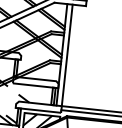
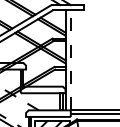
line: (66, 55) -> (70, 60), solid -> dashed

